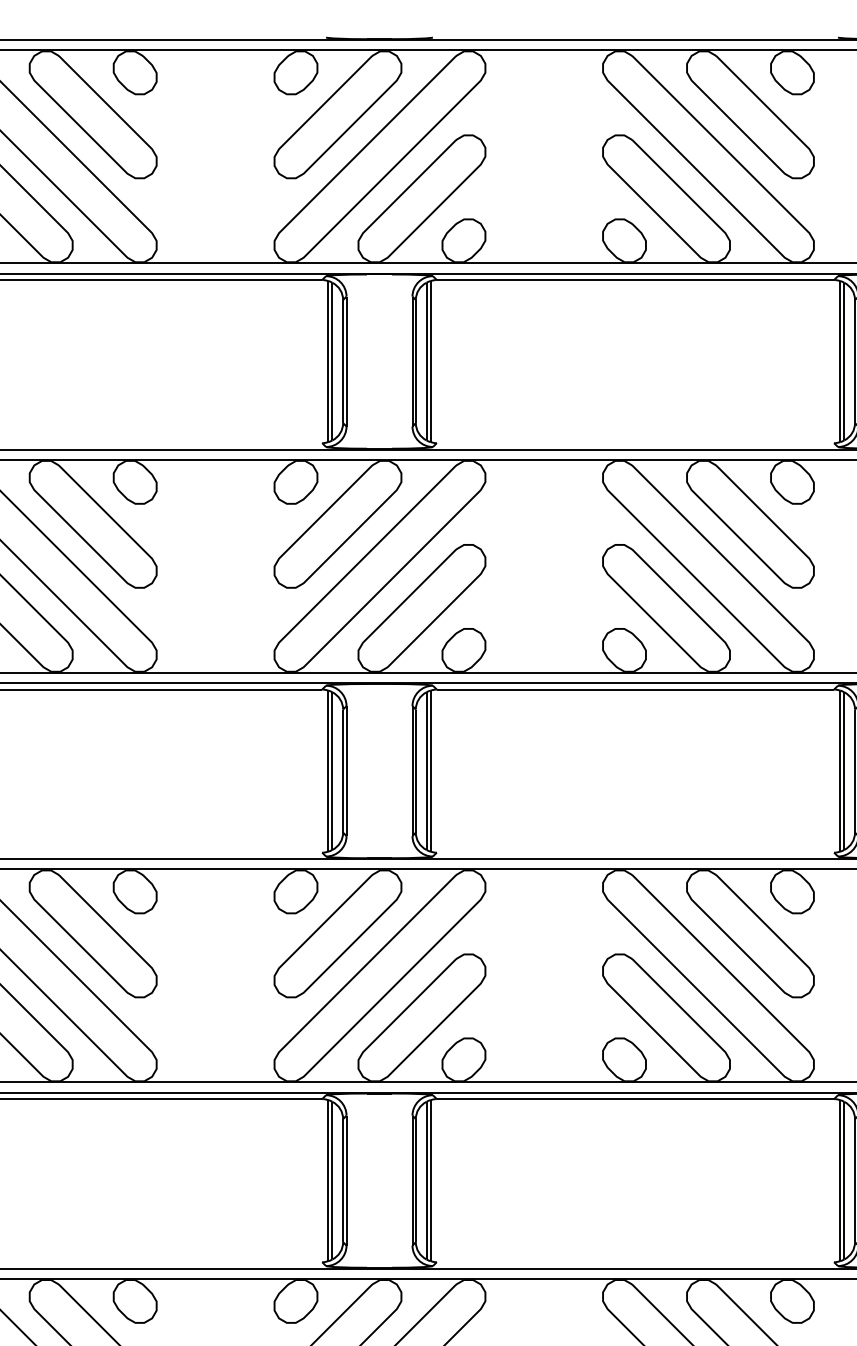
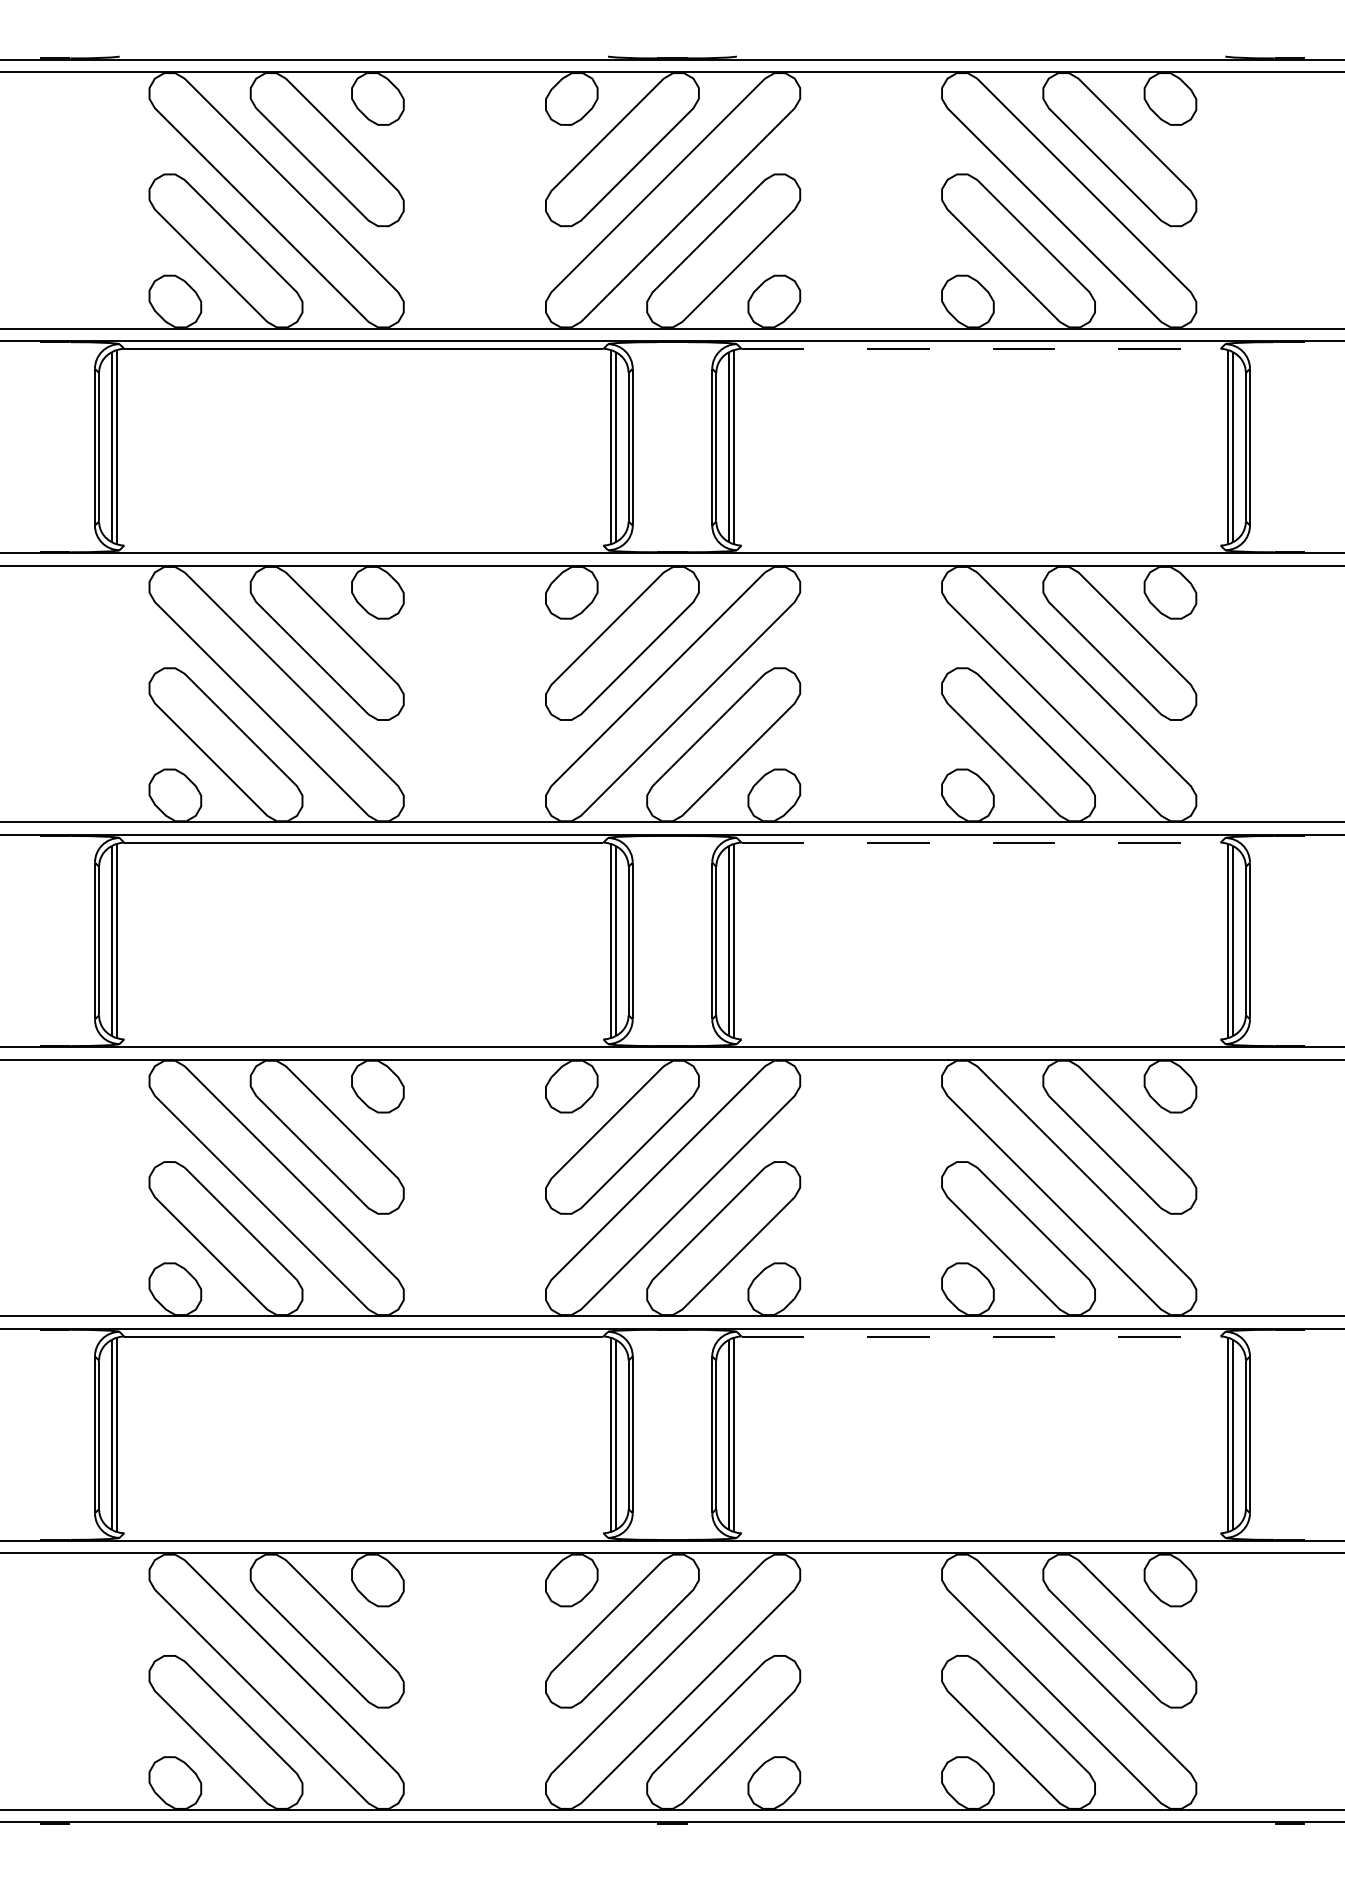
line: (635, 279) -> (981, 348), solid -> dashed
line: (635, 689) -> (981, 842), solid -> dashed
line: (635, 1099) -> (981, 1336), solid -> dashed

